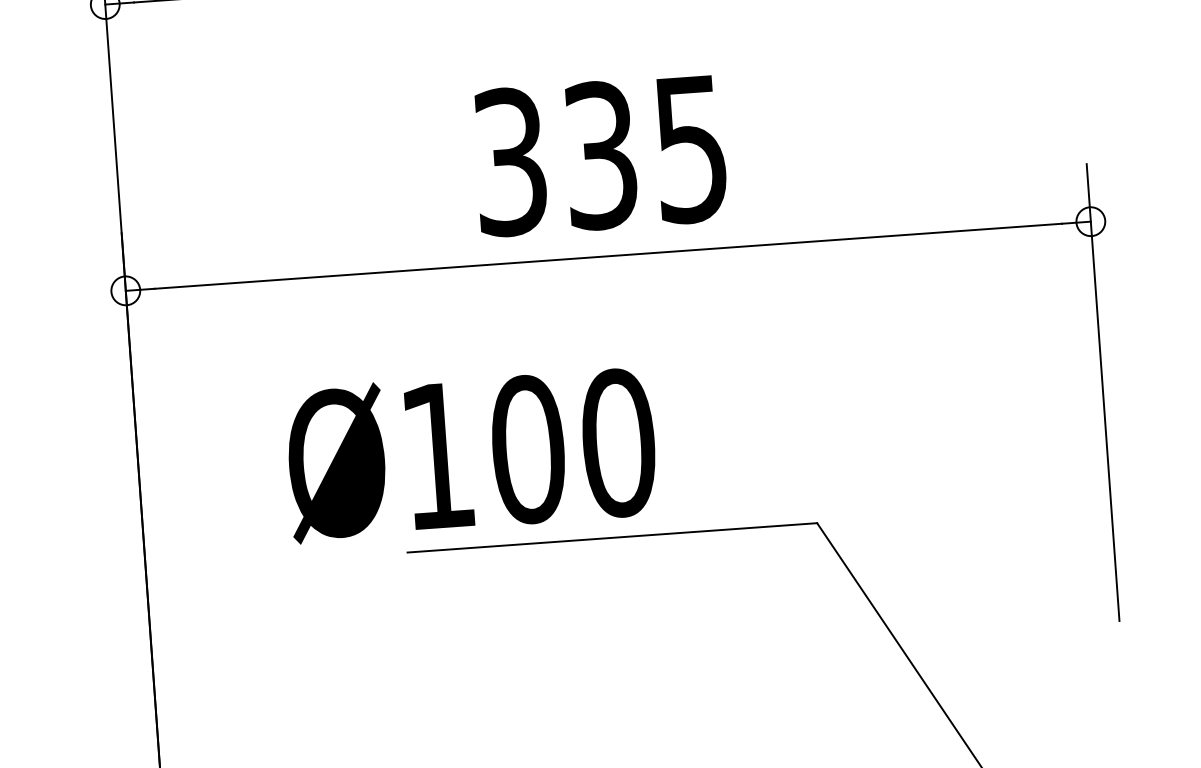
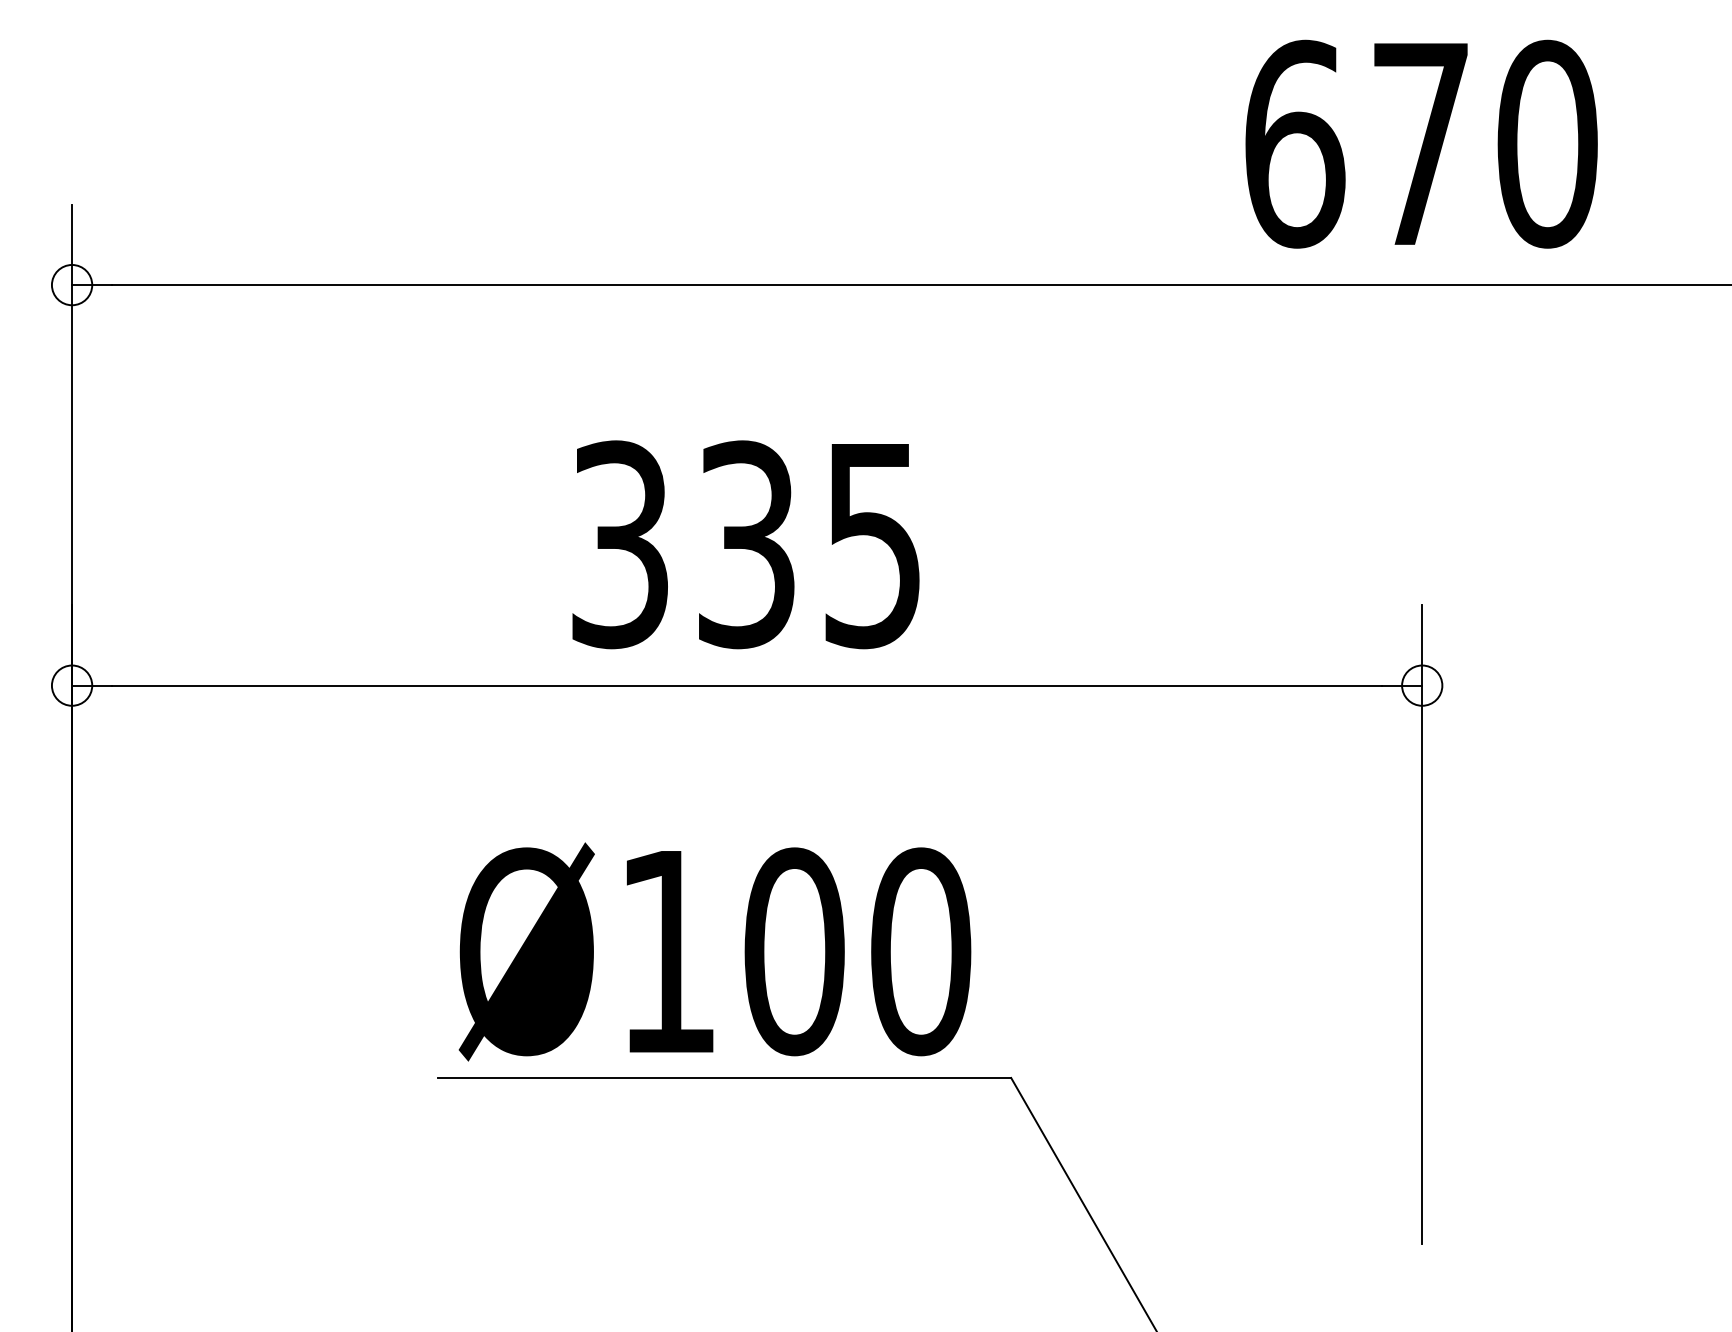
text: (471, 453) -> (714, 951), moved

